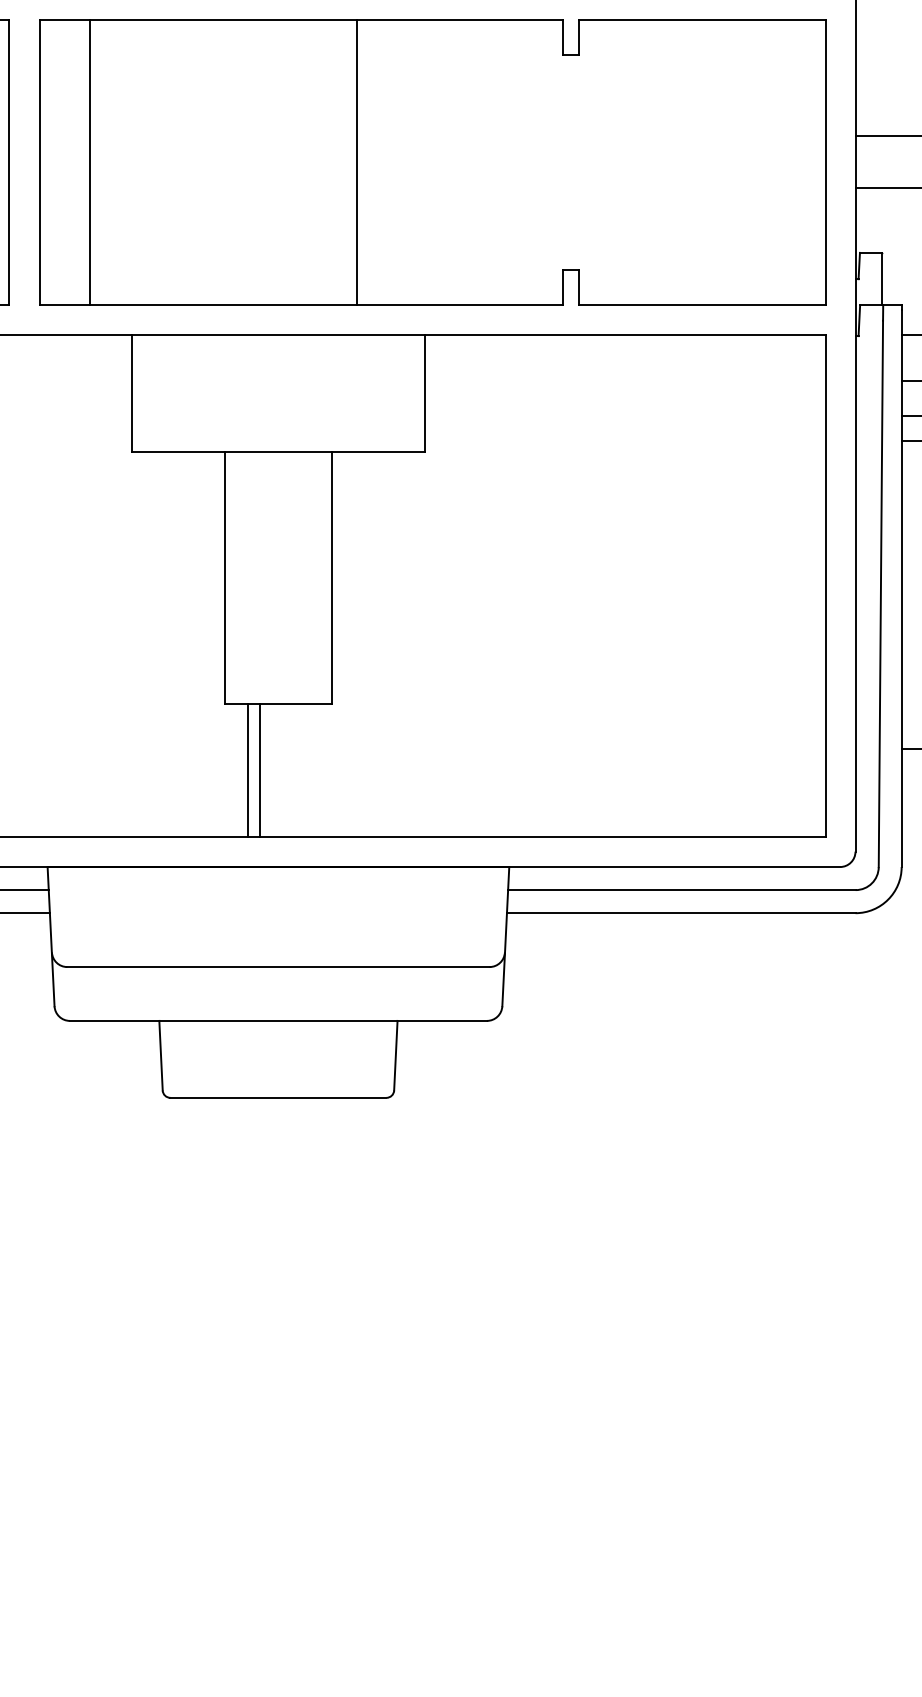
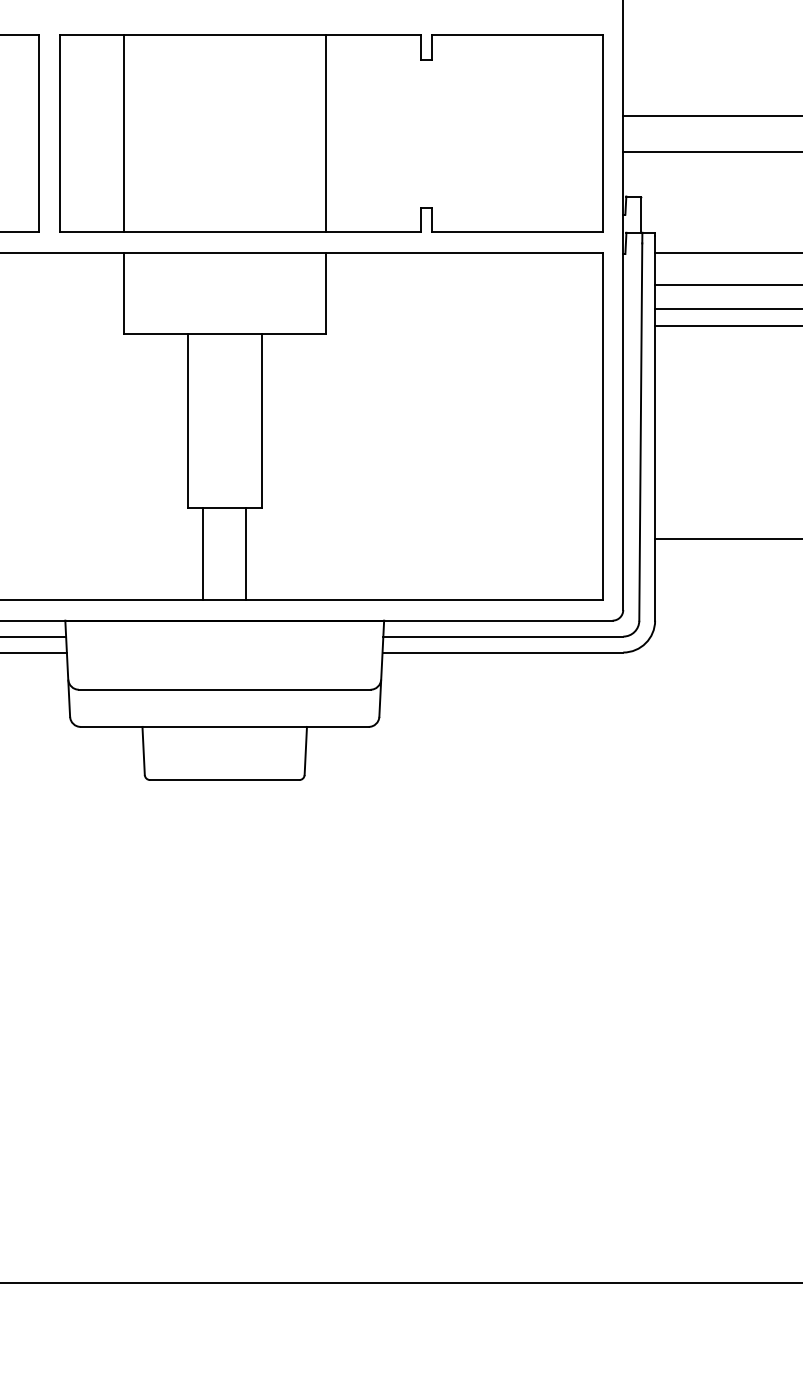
line: (89, 161) -> (123, 133), moved
line: (356, 161) -> (325, 133), moved
line: (259, 771) -> (245, 554), moved

